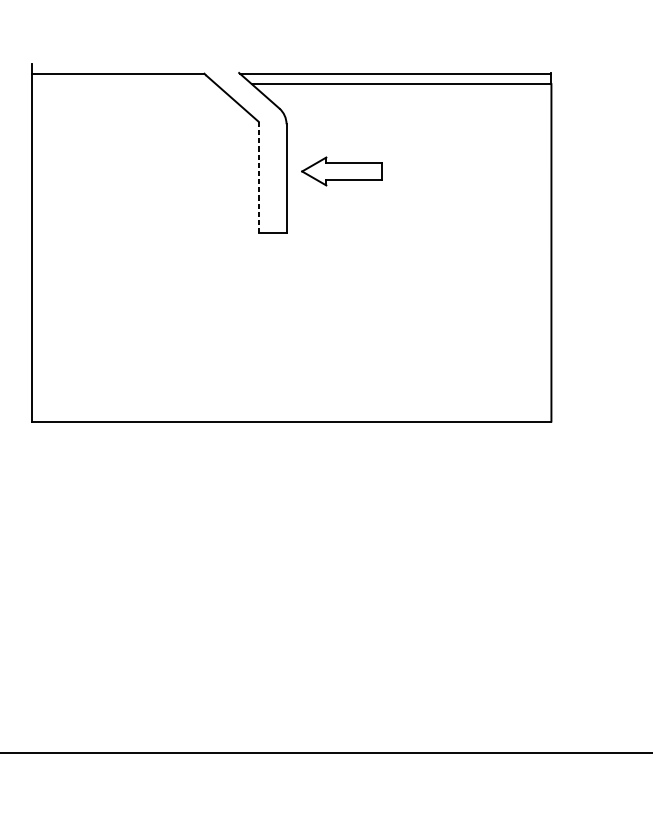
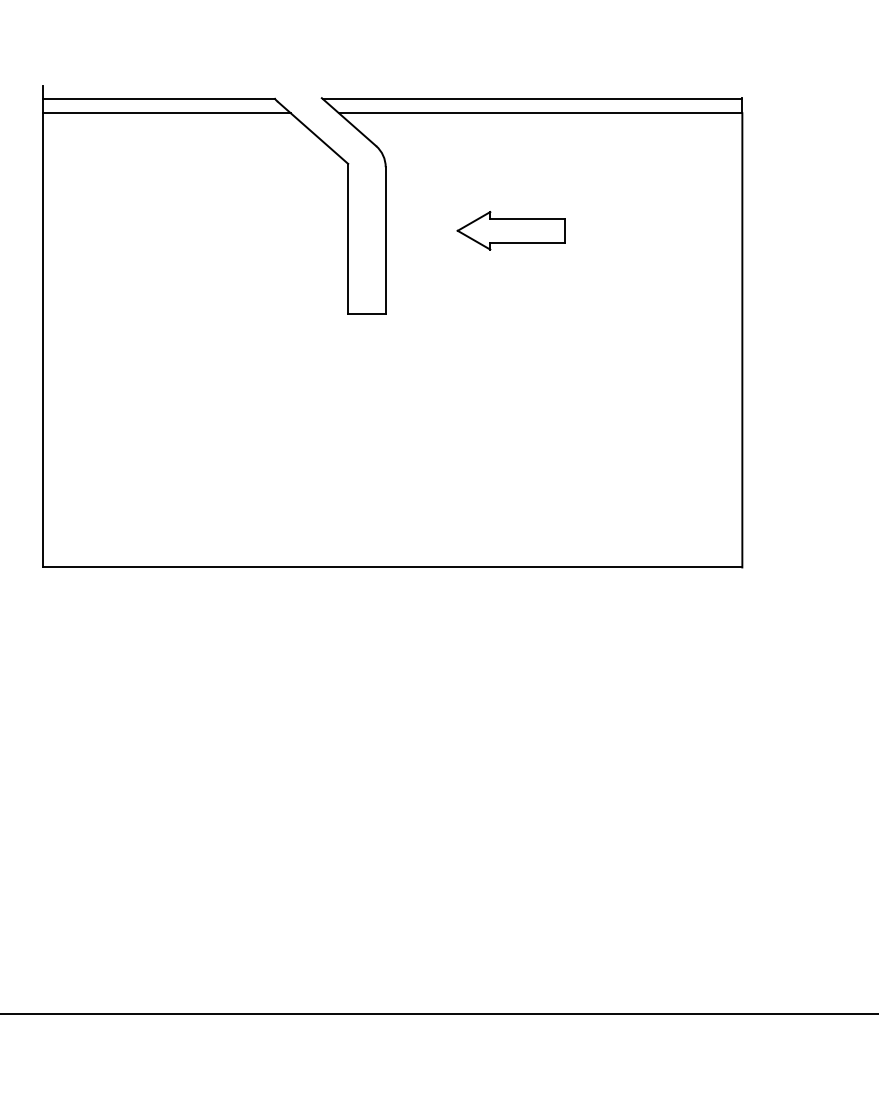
line: (123, 84) -> (166, 113), added
part: (341, 171) -> (510, 230), moved
line: (258, 177) -> (348, 238), dashed -> solid

